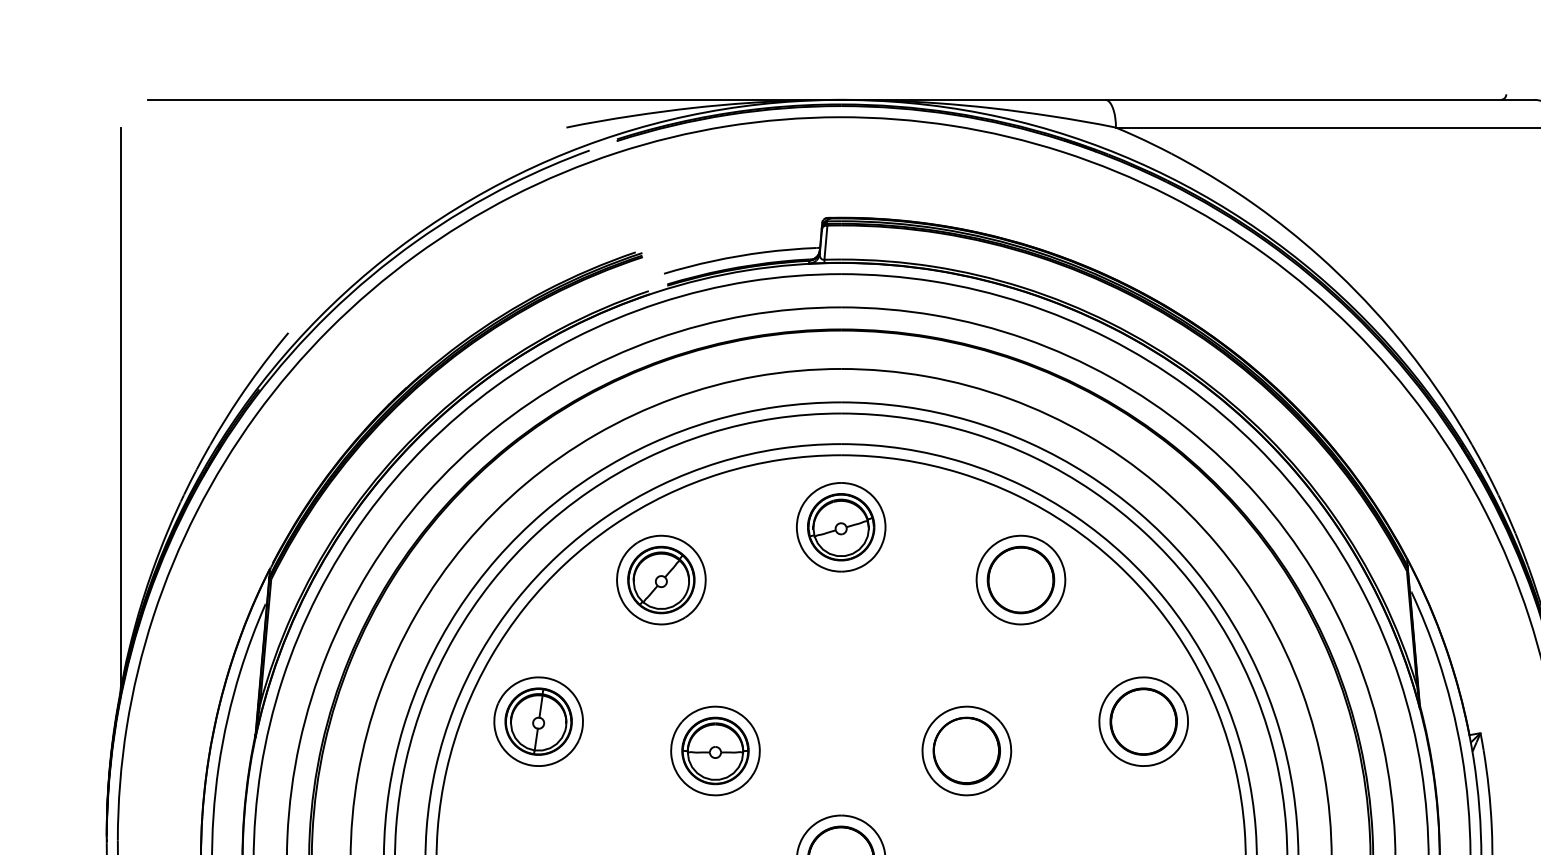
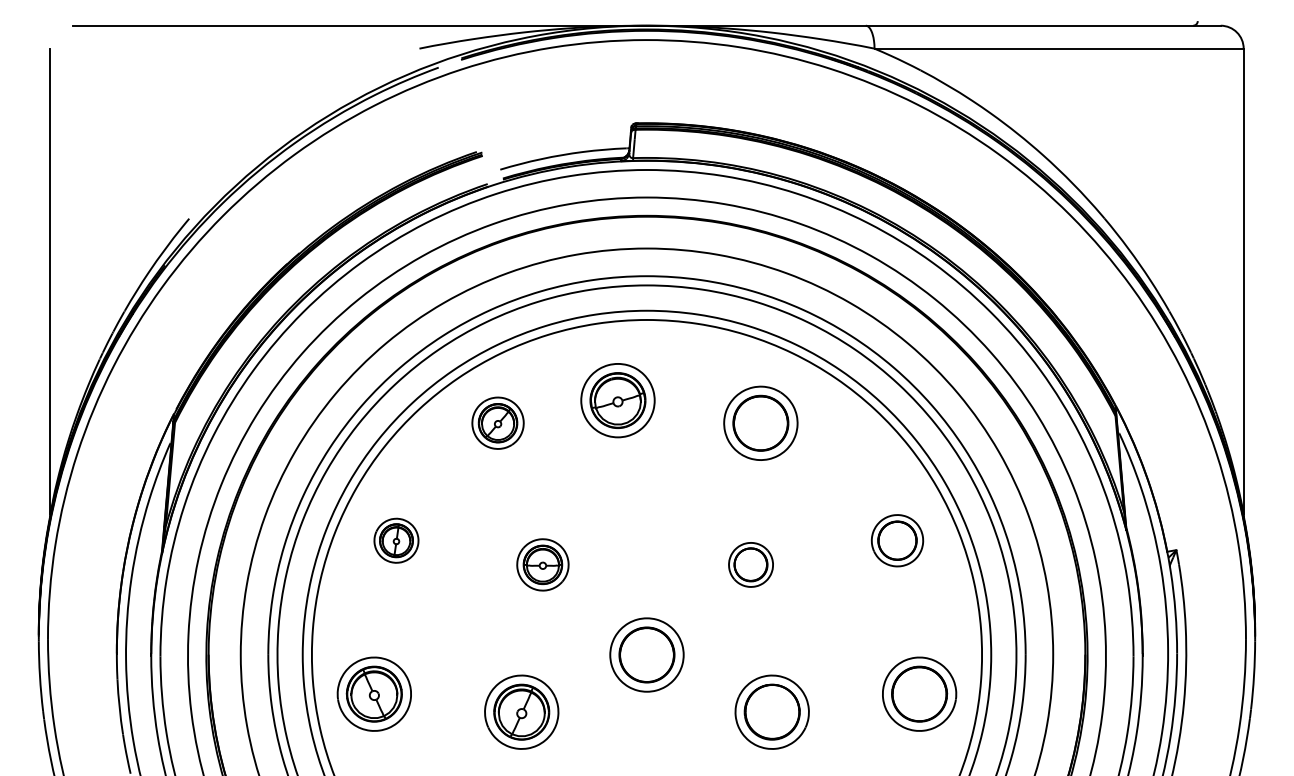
part: (840, 527) -> (617, 400), moved
part: (660, 579) -> (497, 422), size x0.7
part: (1020, 579) -> (760, 422), moved
part: (538, 721) -> (396, 540), size x0.6
part: (1143, 721) -> (897, 540), size x0.7
part: (714, 750) -> (542, 564), size x0.7
part: (966, 750) -> (750, 564), size x0.6

